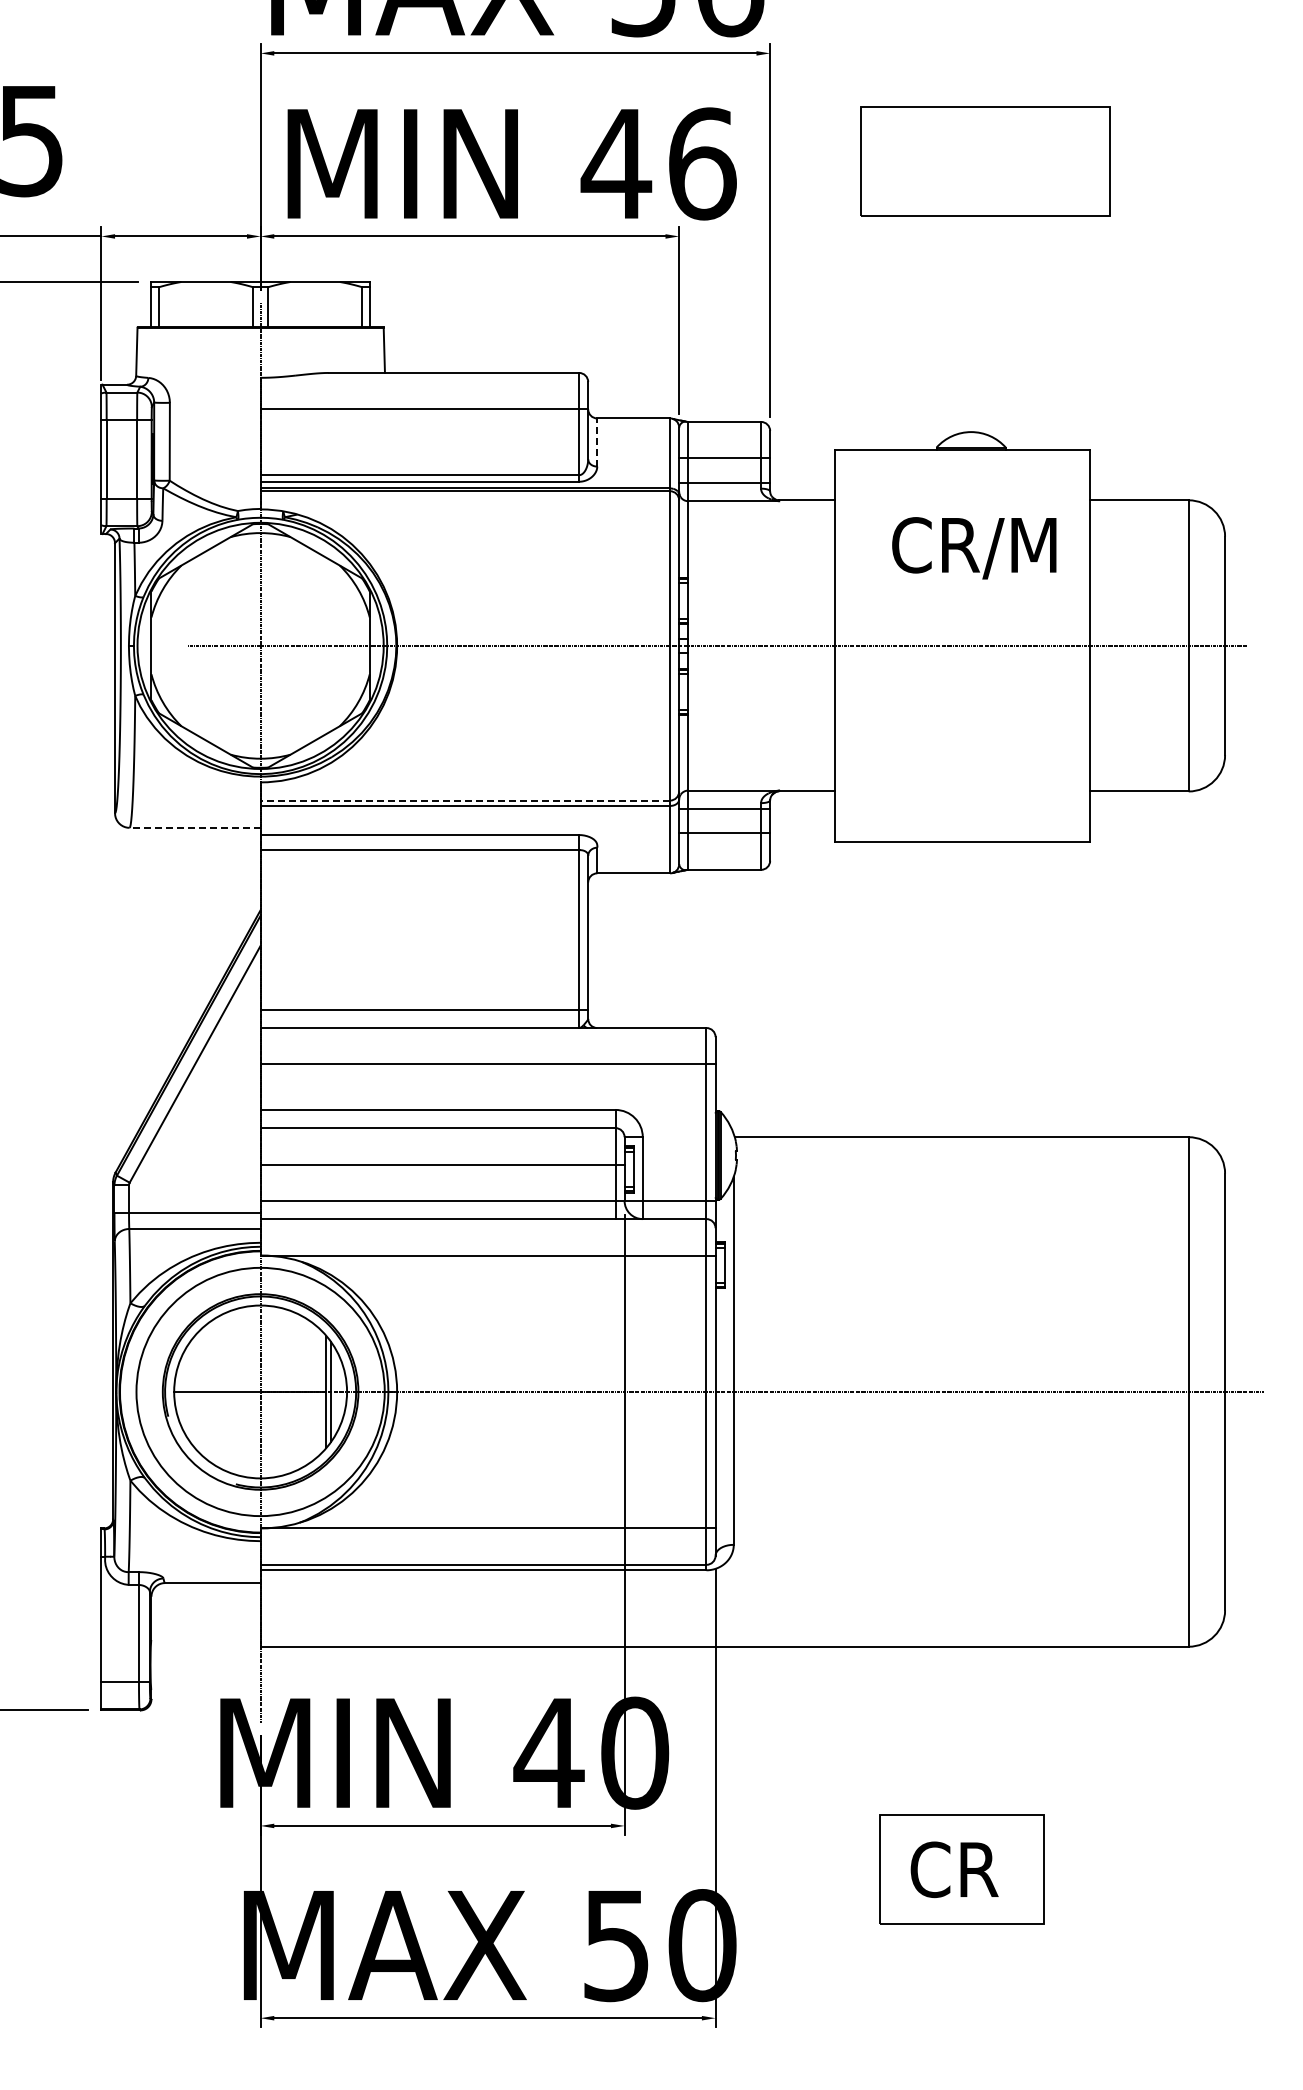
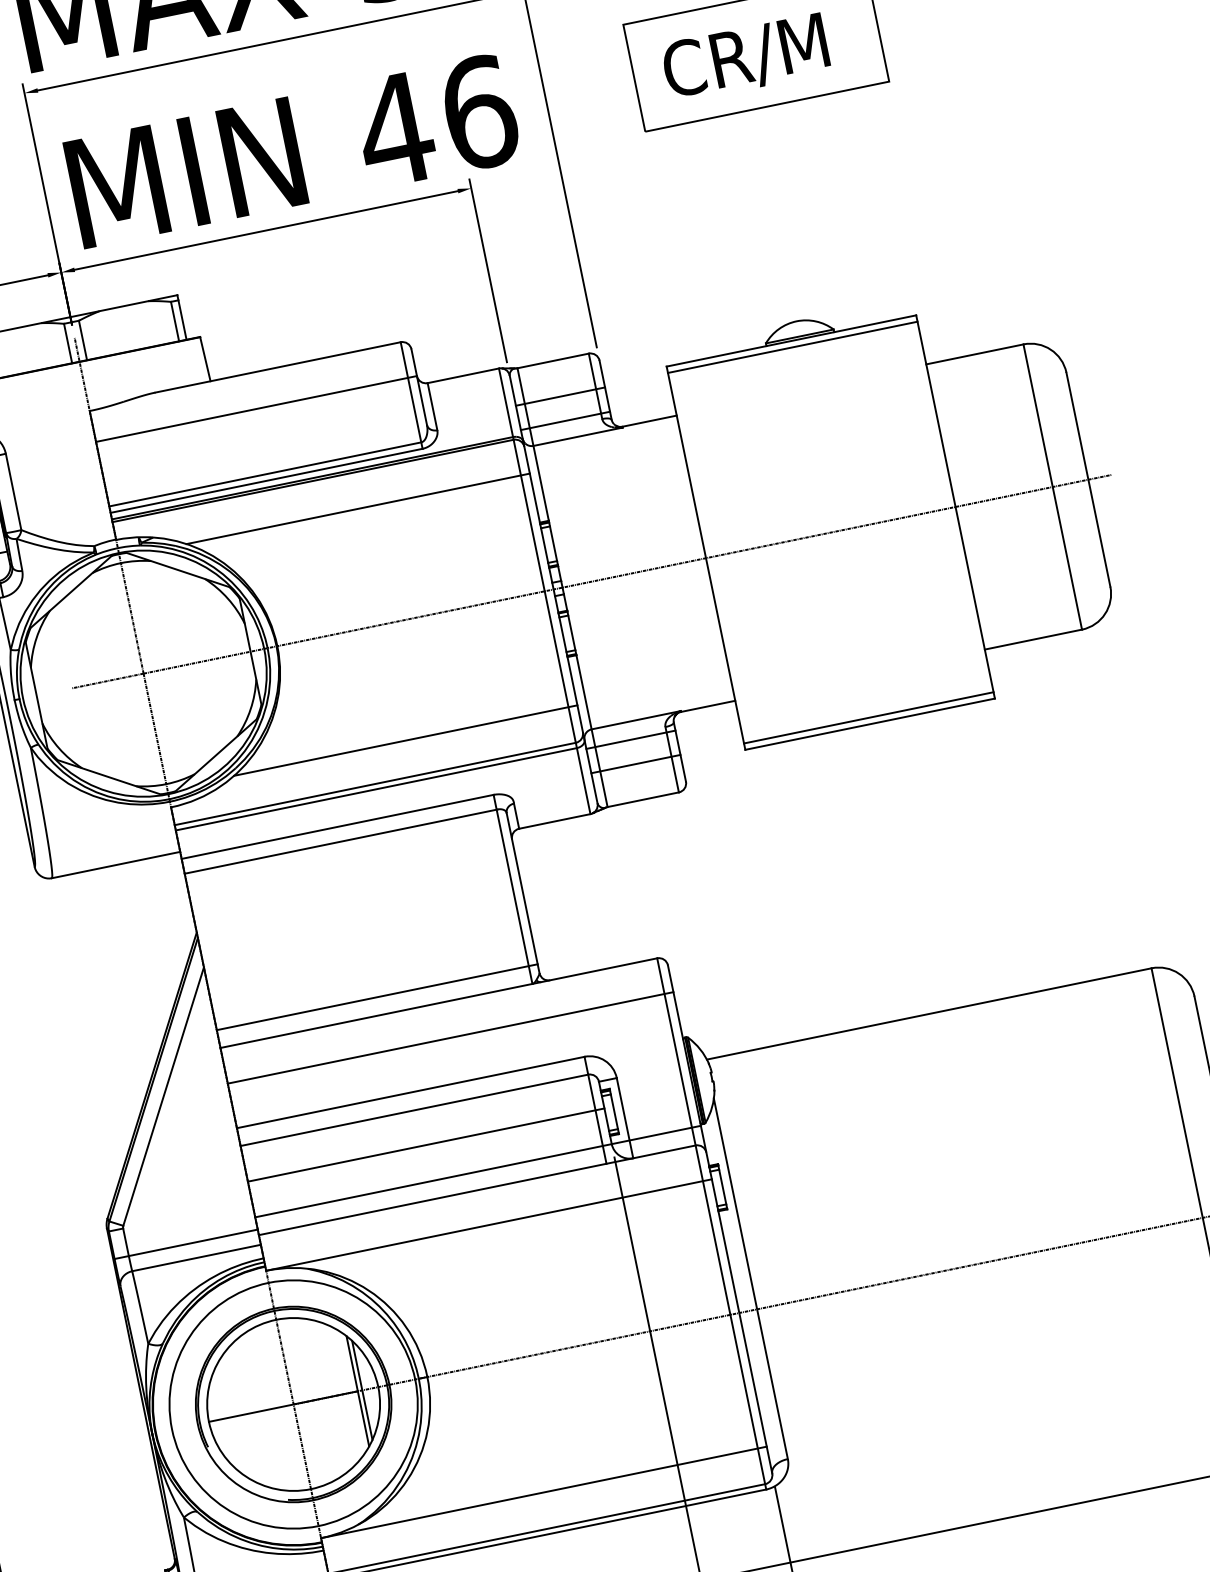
line: (597, 442) -> (432, 406), dashed -> solid
line: (961, 456) -> (792, 347), added
line: (503, 527) -> (357, 508), added
text: (974, 548) -> (746, 58), moved
line: (503, 764) -> (405, 740), added
line: (465, 800) -> (375, 783), dashed -> solid
line: (195, 827) -> (116, 864), dashed -> solid
line: (961, 835) -> (868, 718), added

